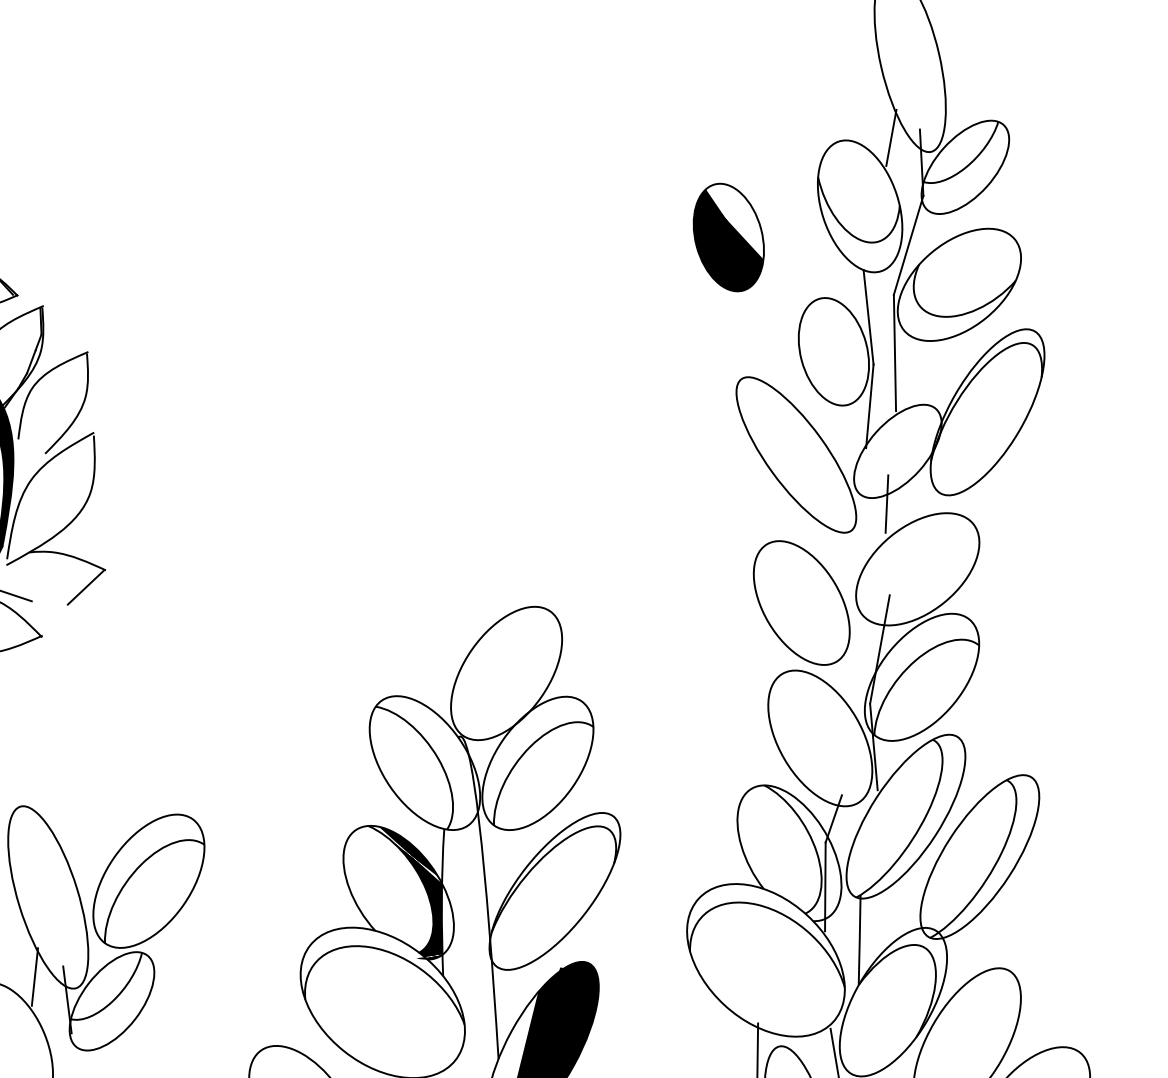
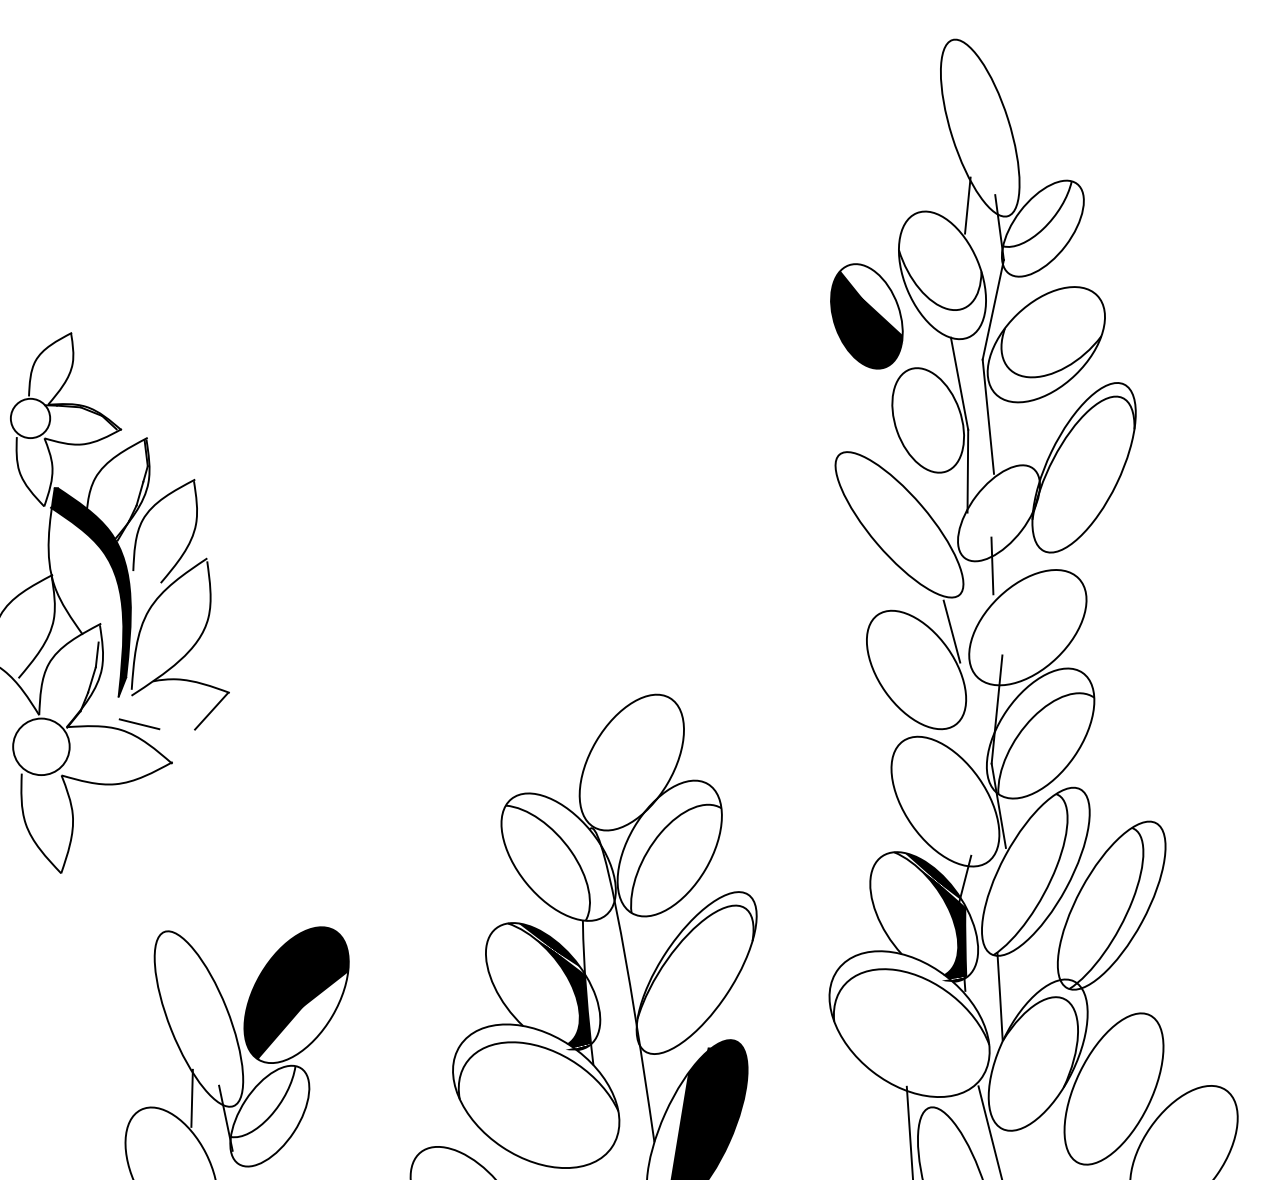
part: (728, 237) -> (866, 316), moved
line: (840, 566) -> (951, 631), added
fill: (800, 853) -> (935, 916), added
fill: (148, 879) -> (296, 993), added

